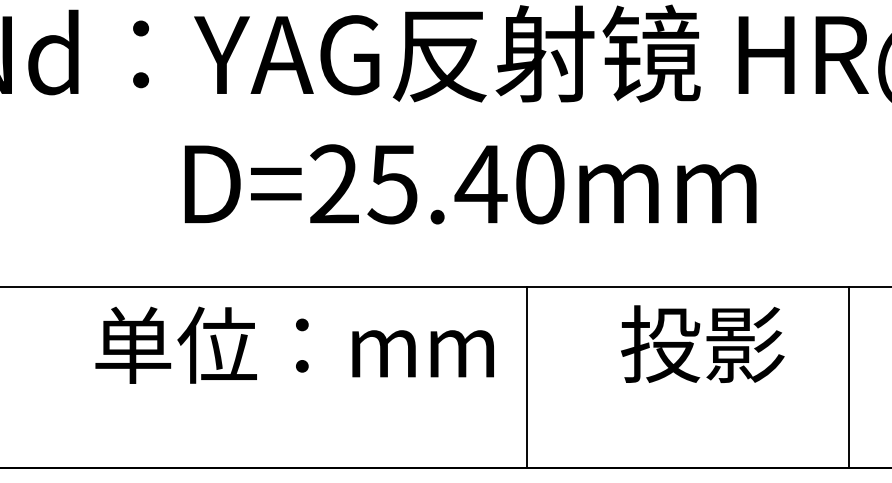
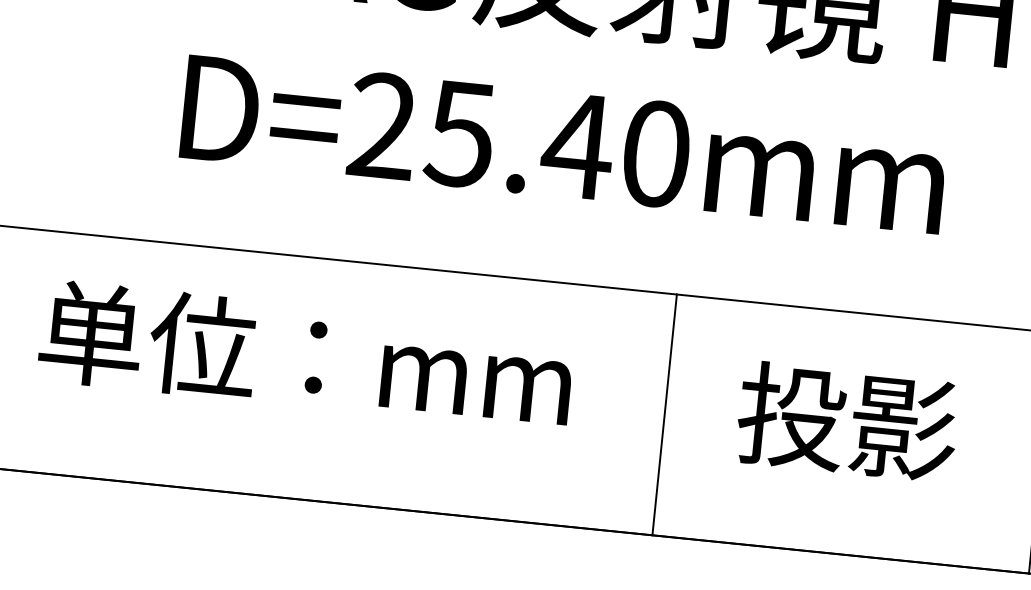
text: (702, 343) -> (847, 420), moved
text: (294, 344) -> (305, 355), moved
line: (527, 377) -> (665, 414), moved

